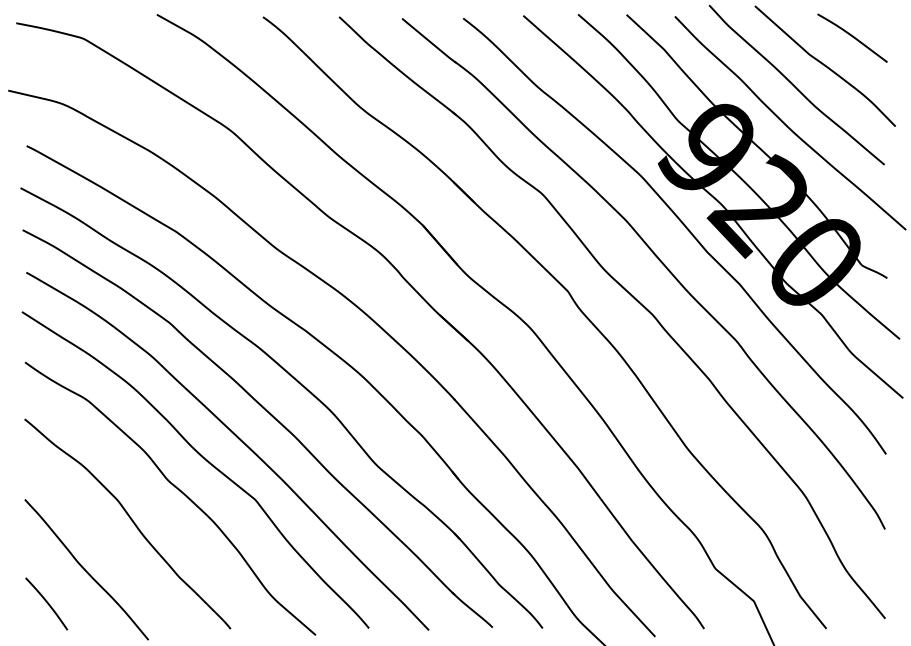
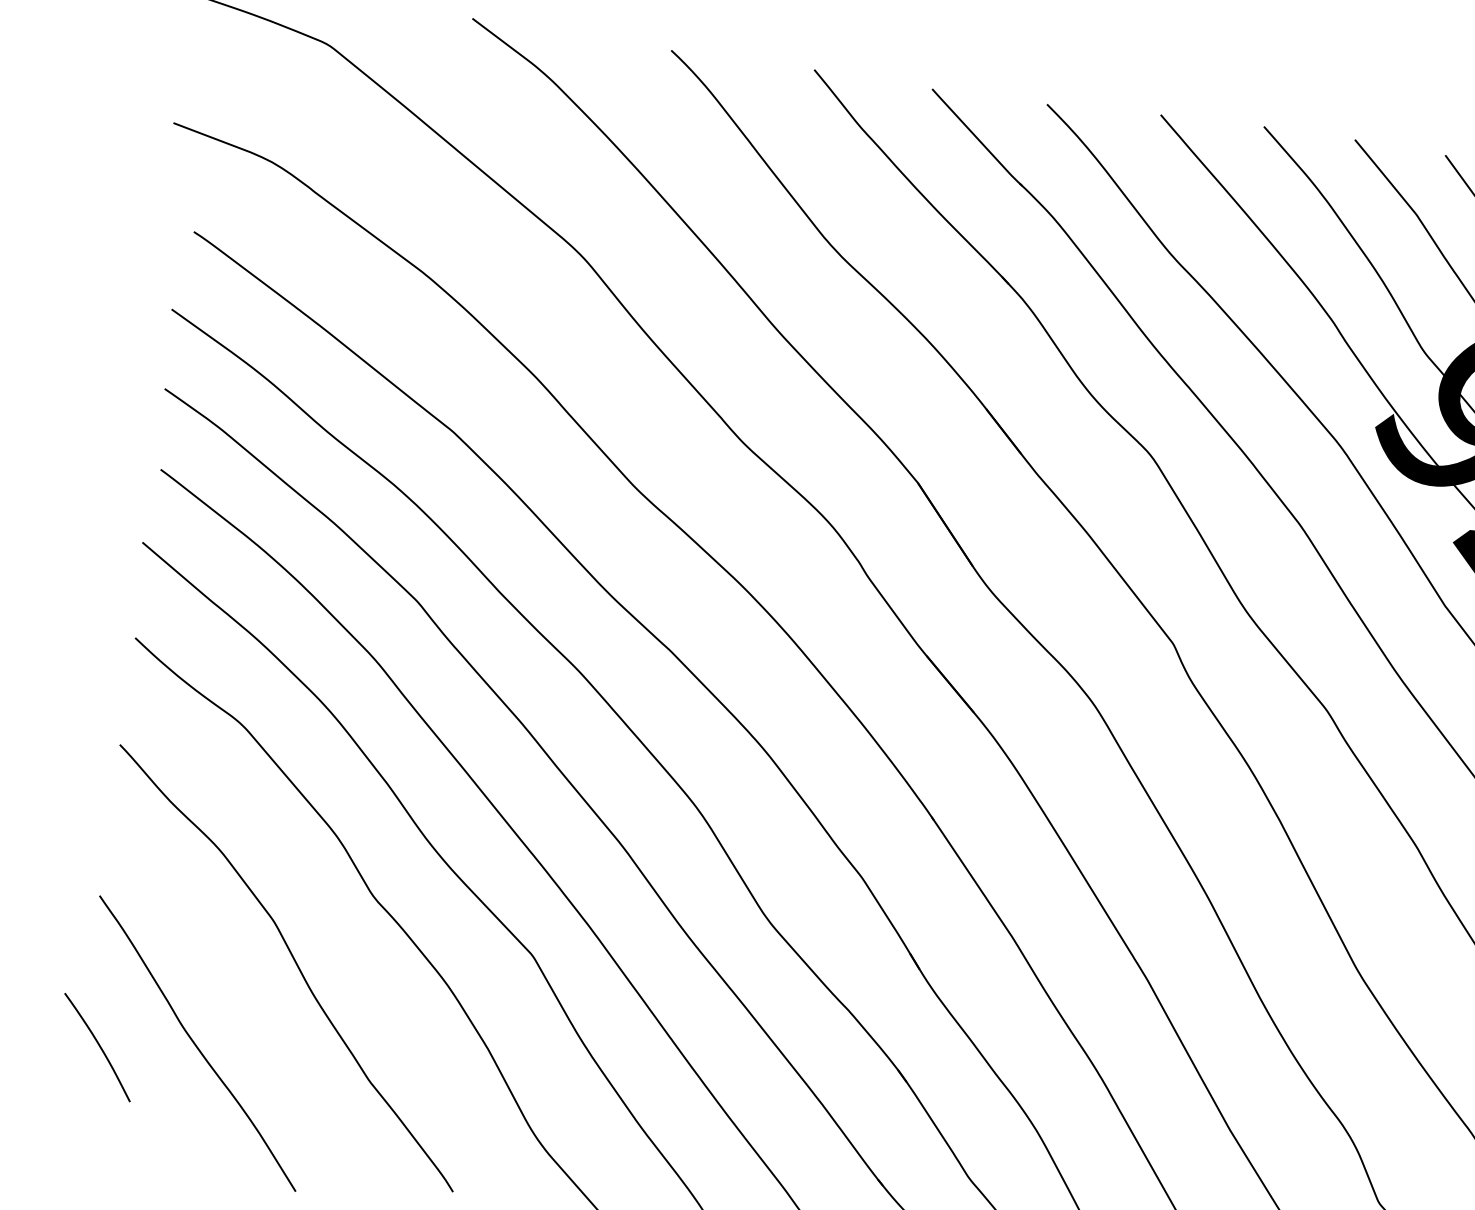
curve: (46, 603) -> (97, 1046), moved

